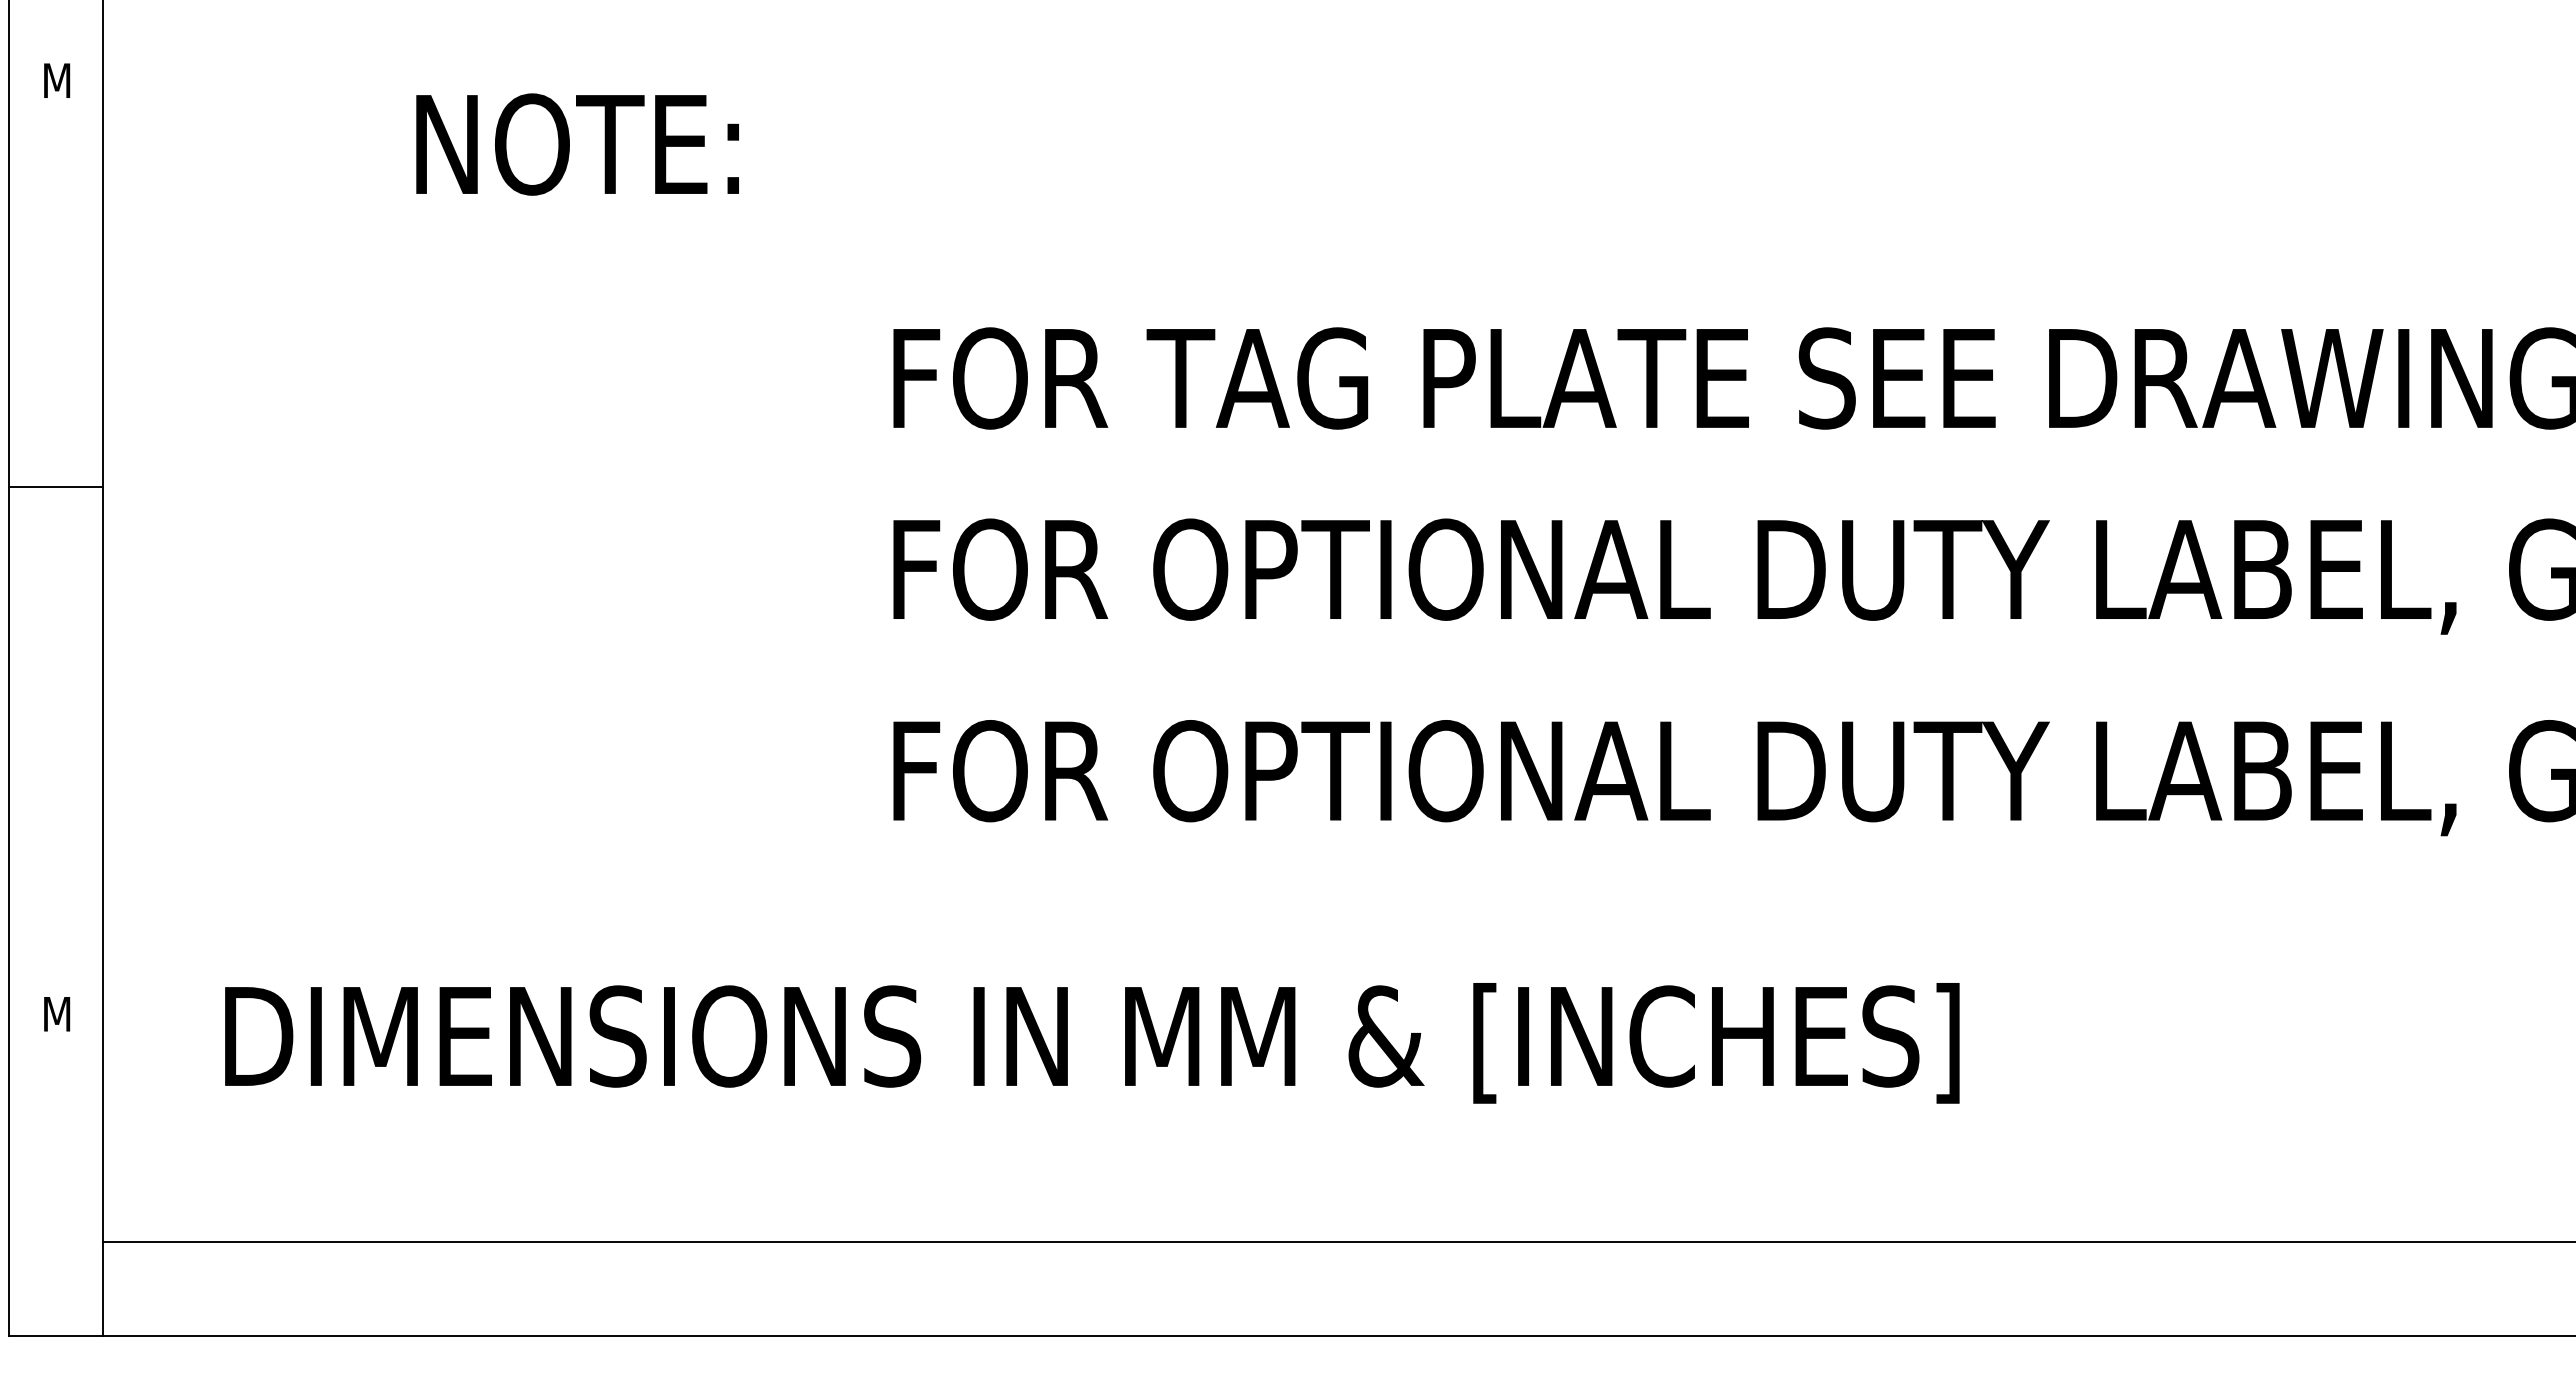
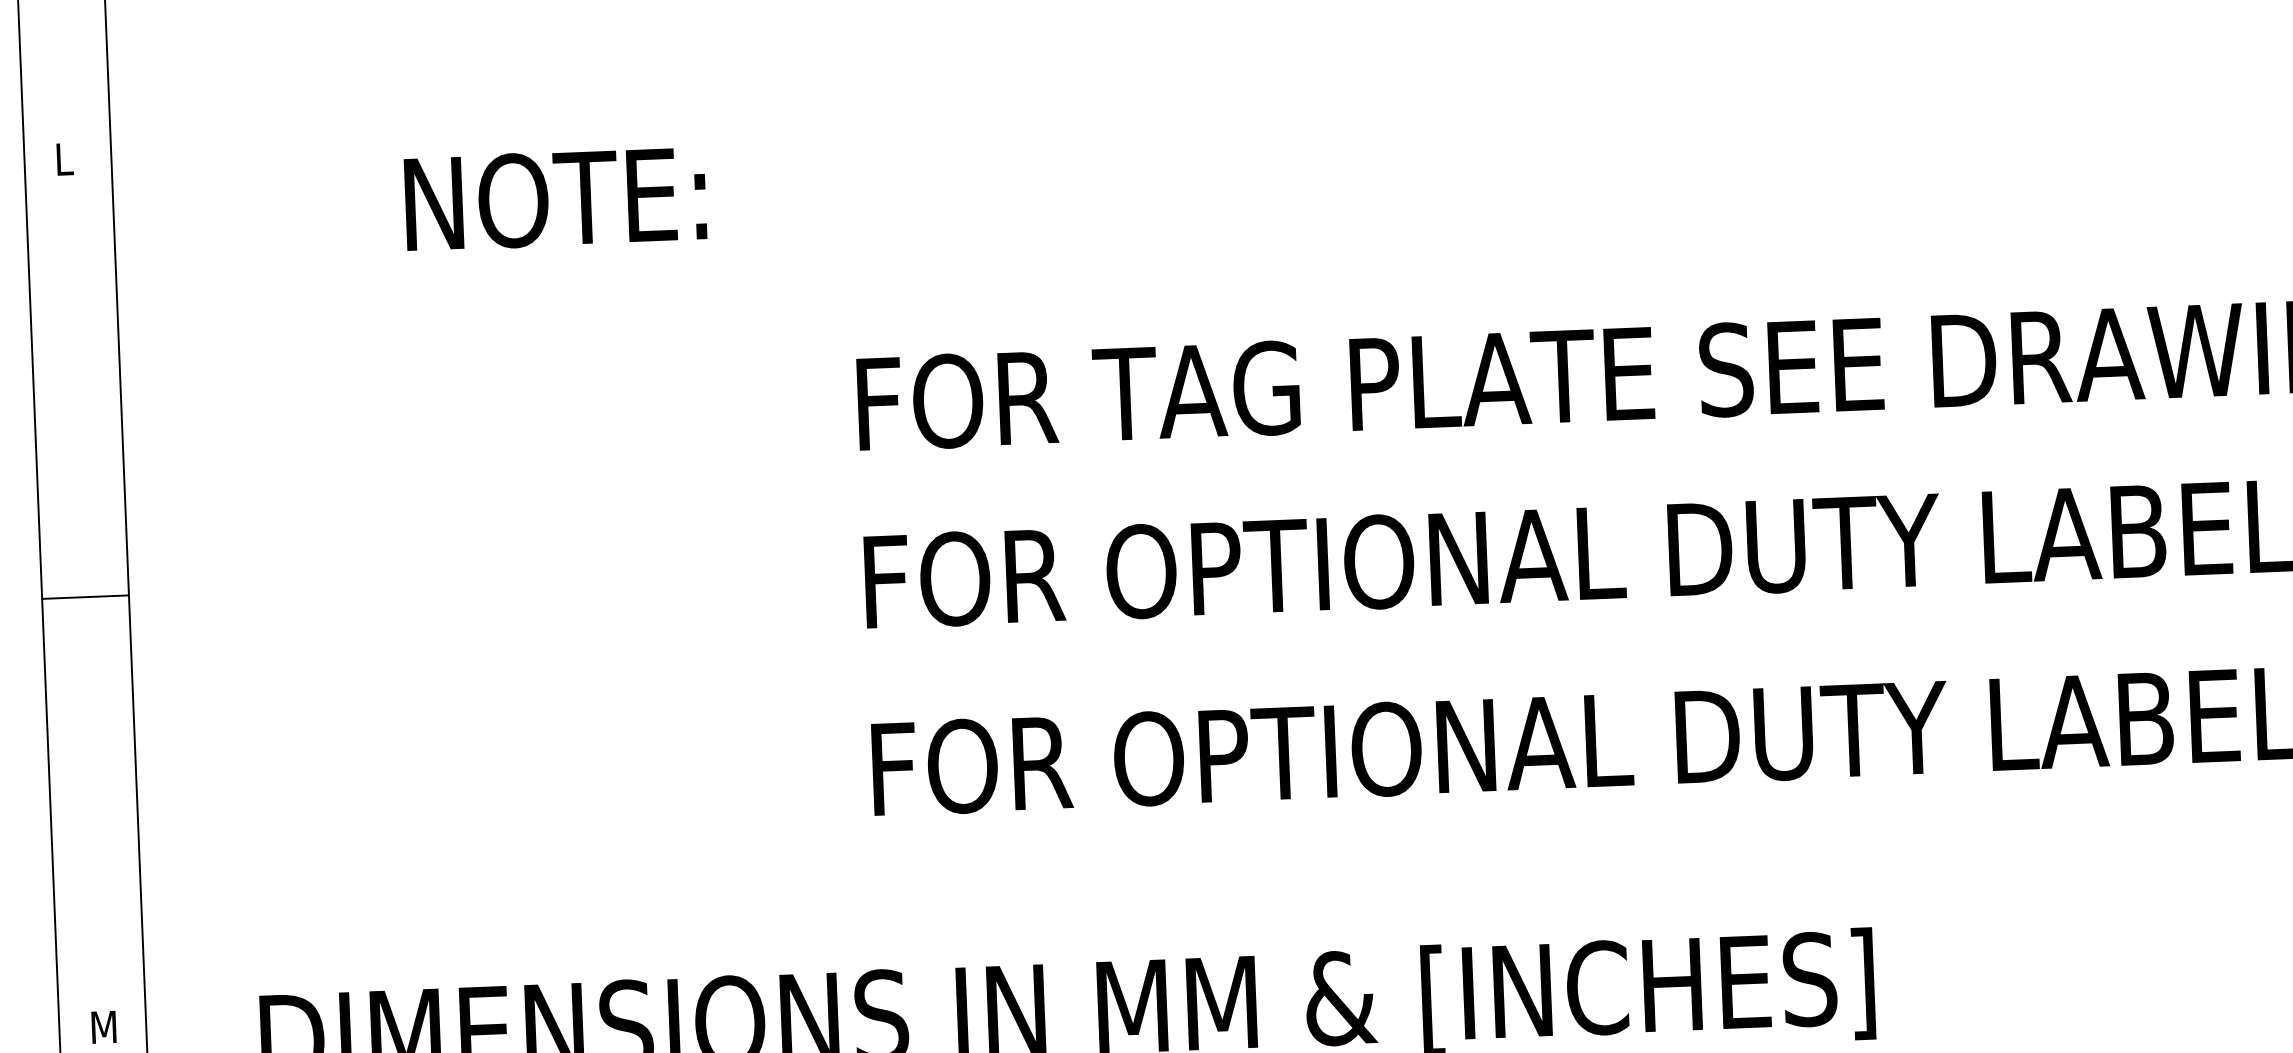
text: (57, 80) -> (69, 158), M -> L
line: (55, 486) -> (85, 597), moved

